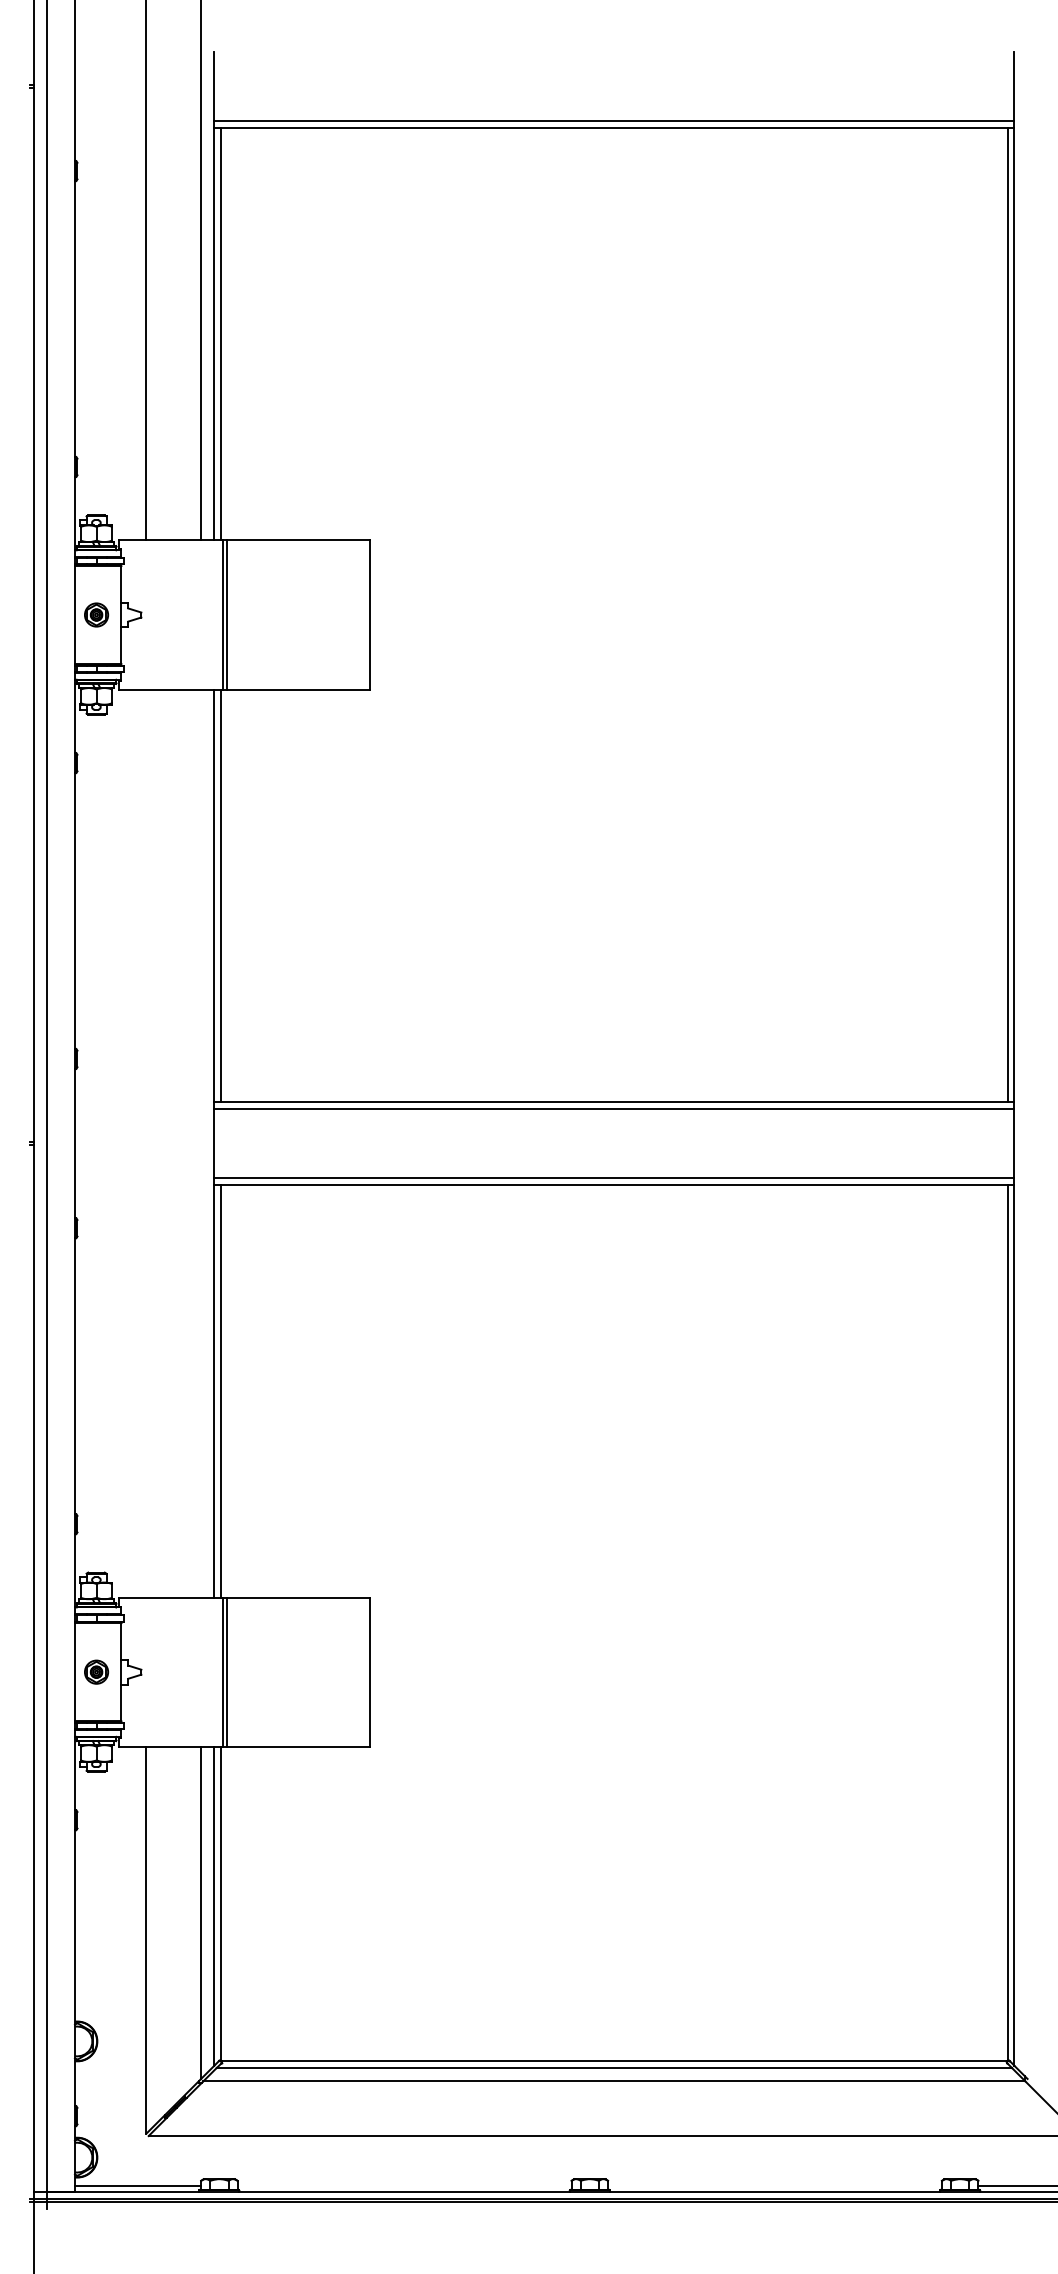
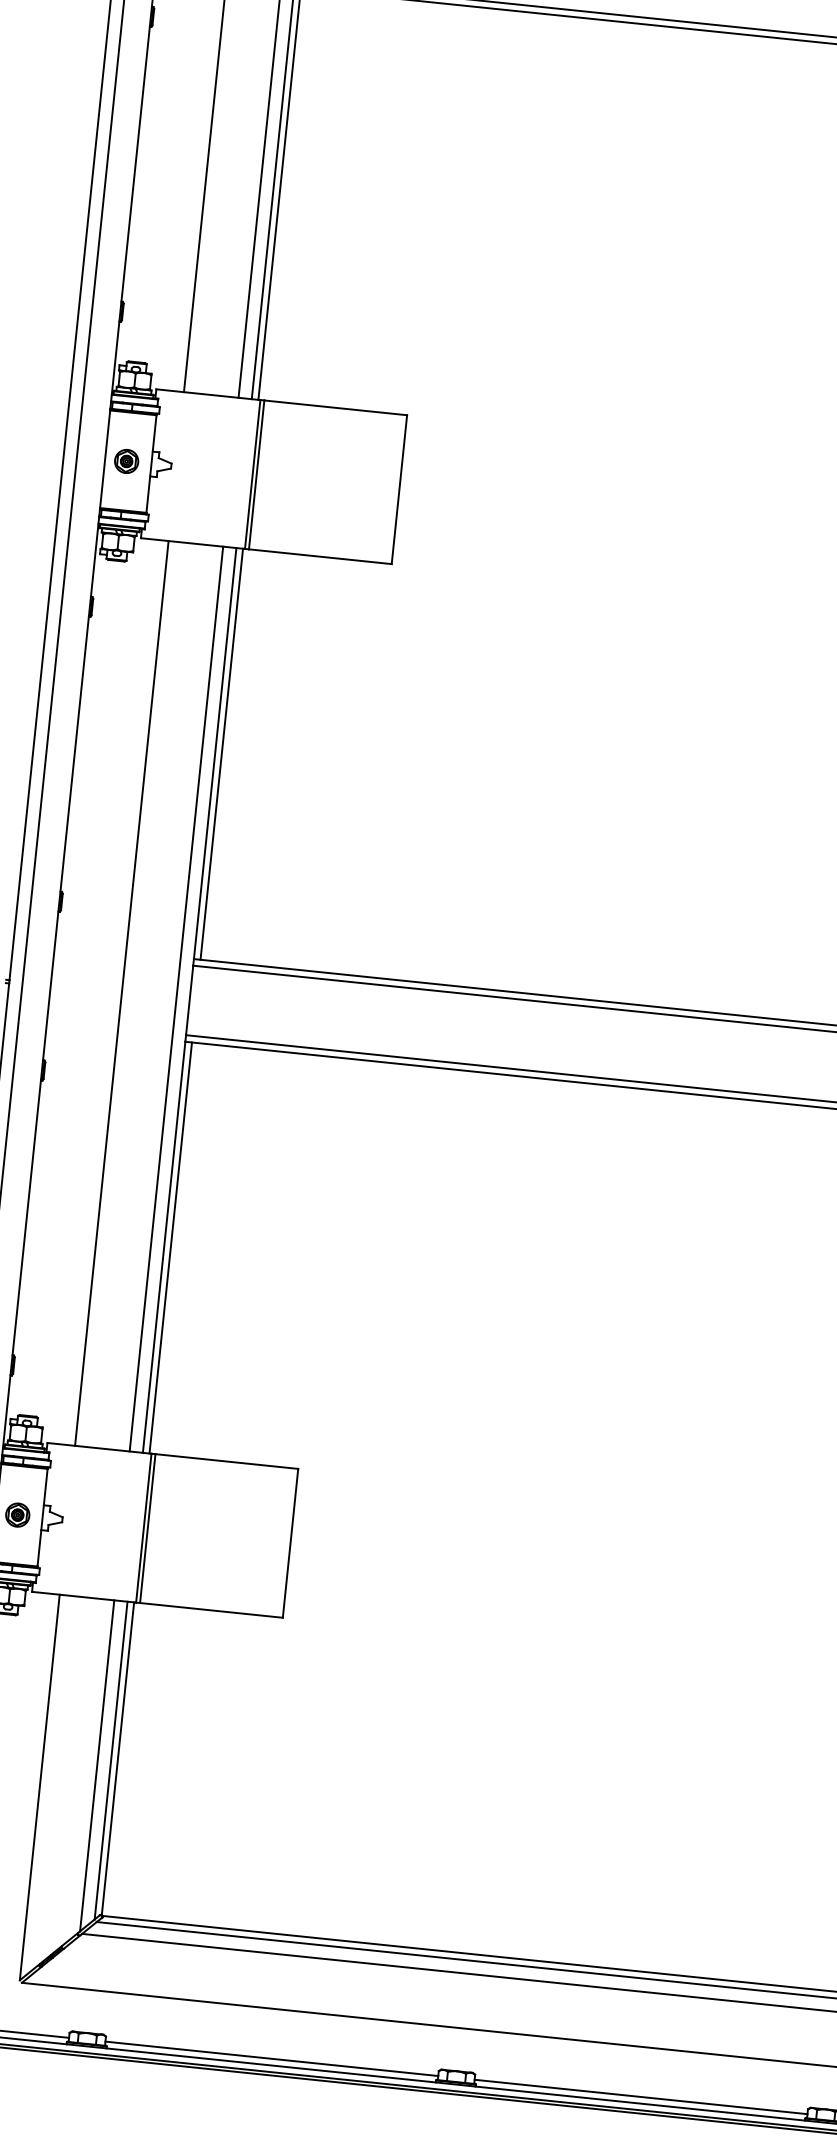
line: (146, 1143) -> (122, 993), added
line: (201, 1143) -> (176, 999), added
line: (404, 2185) -> (271, 2058), added
line: (774, 2185) -> (640, 2096), added

